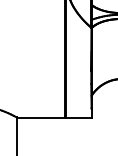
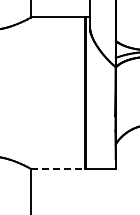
line: (41, 118) -> (58, 169), solid -> dashed

